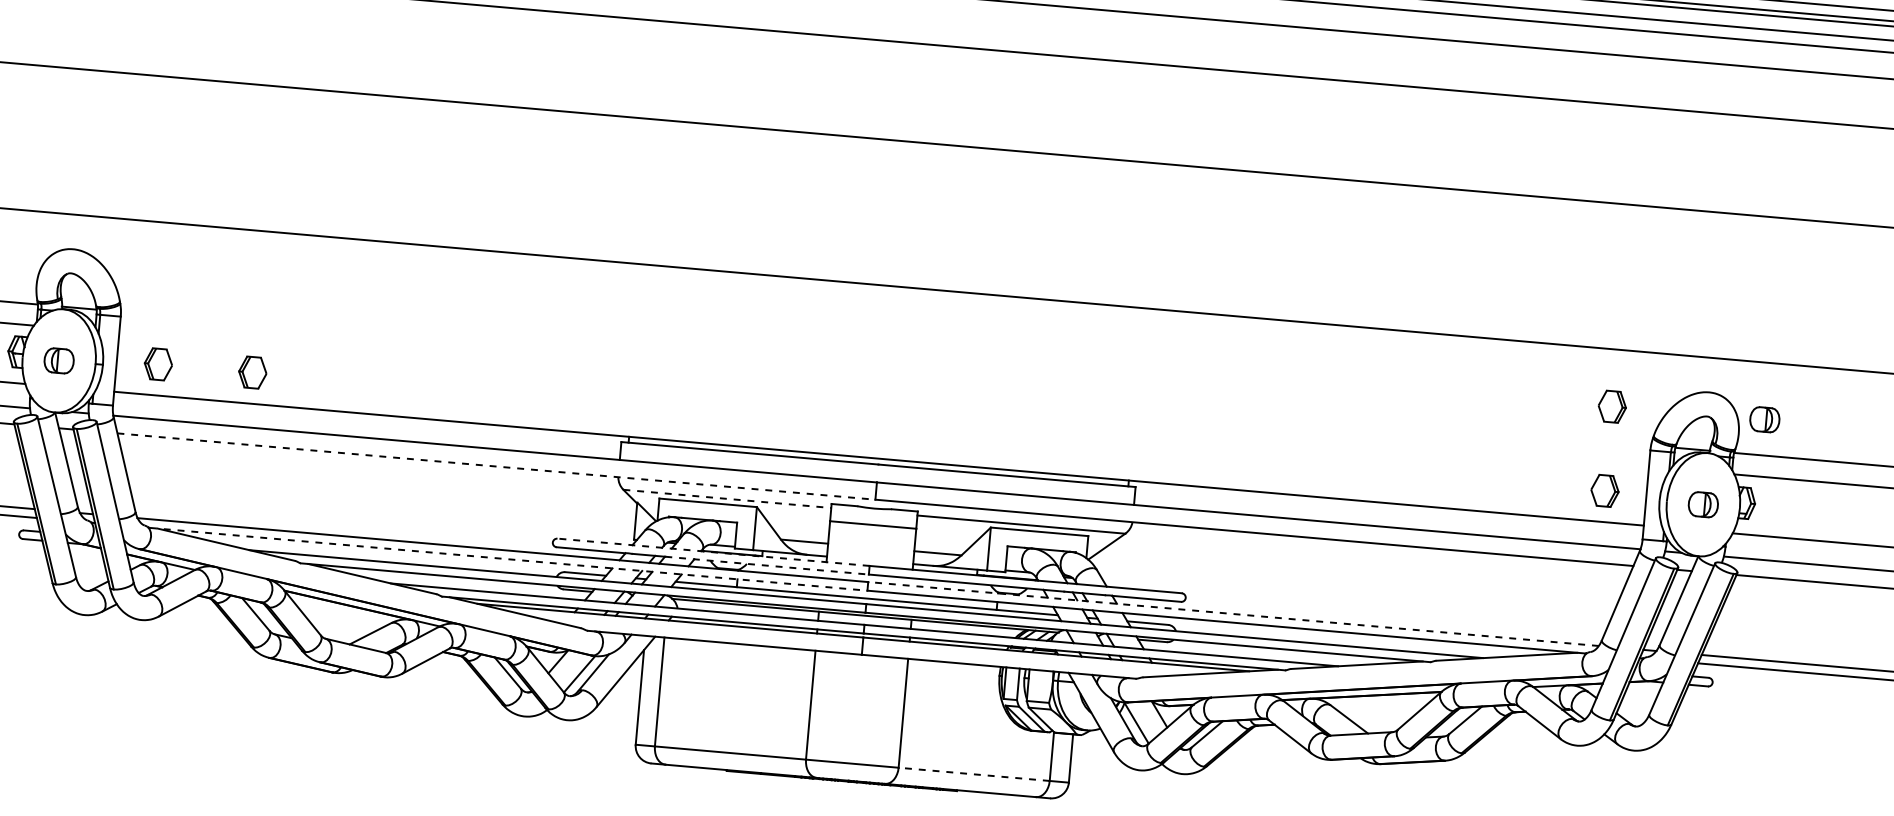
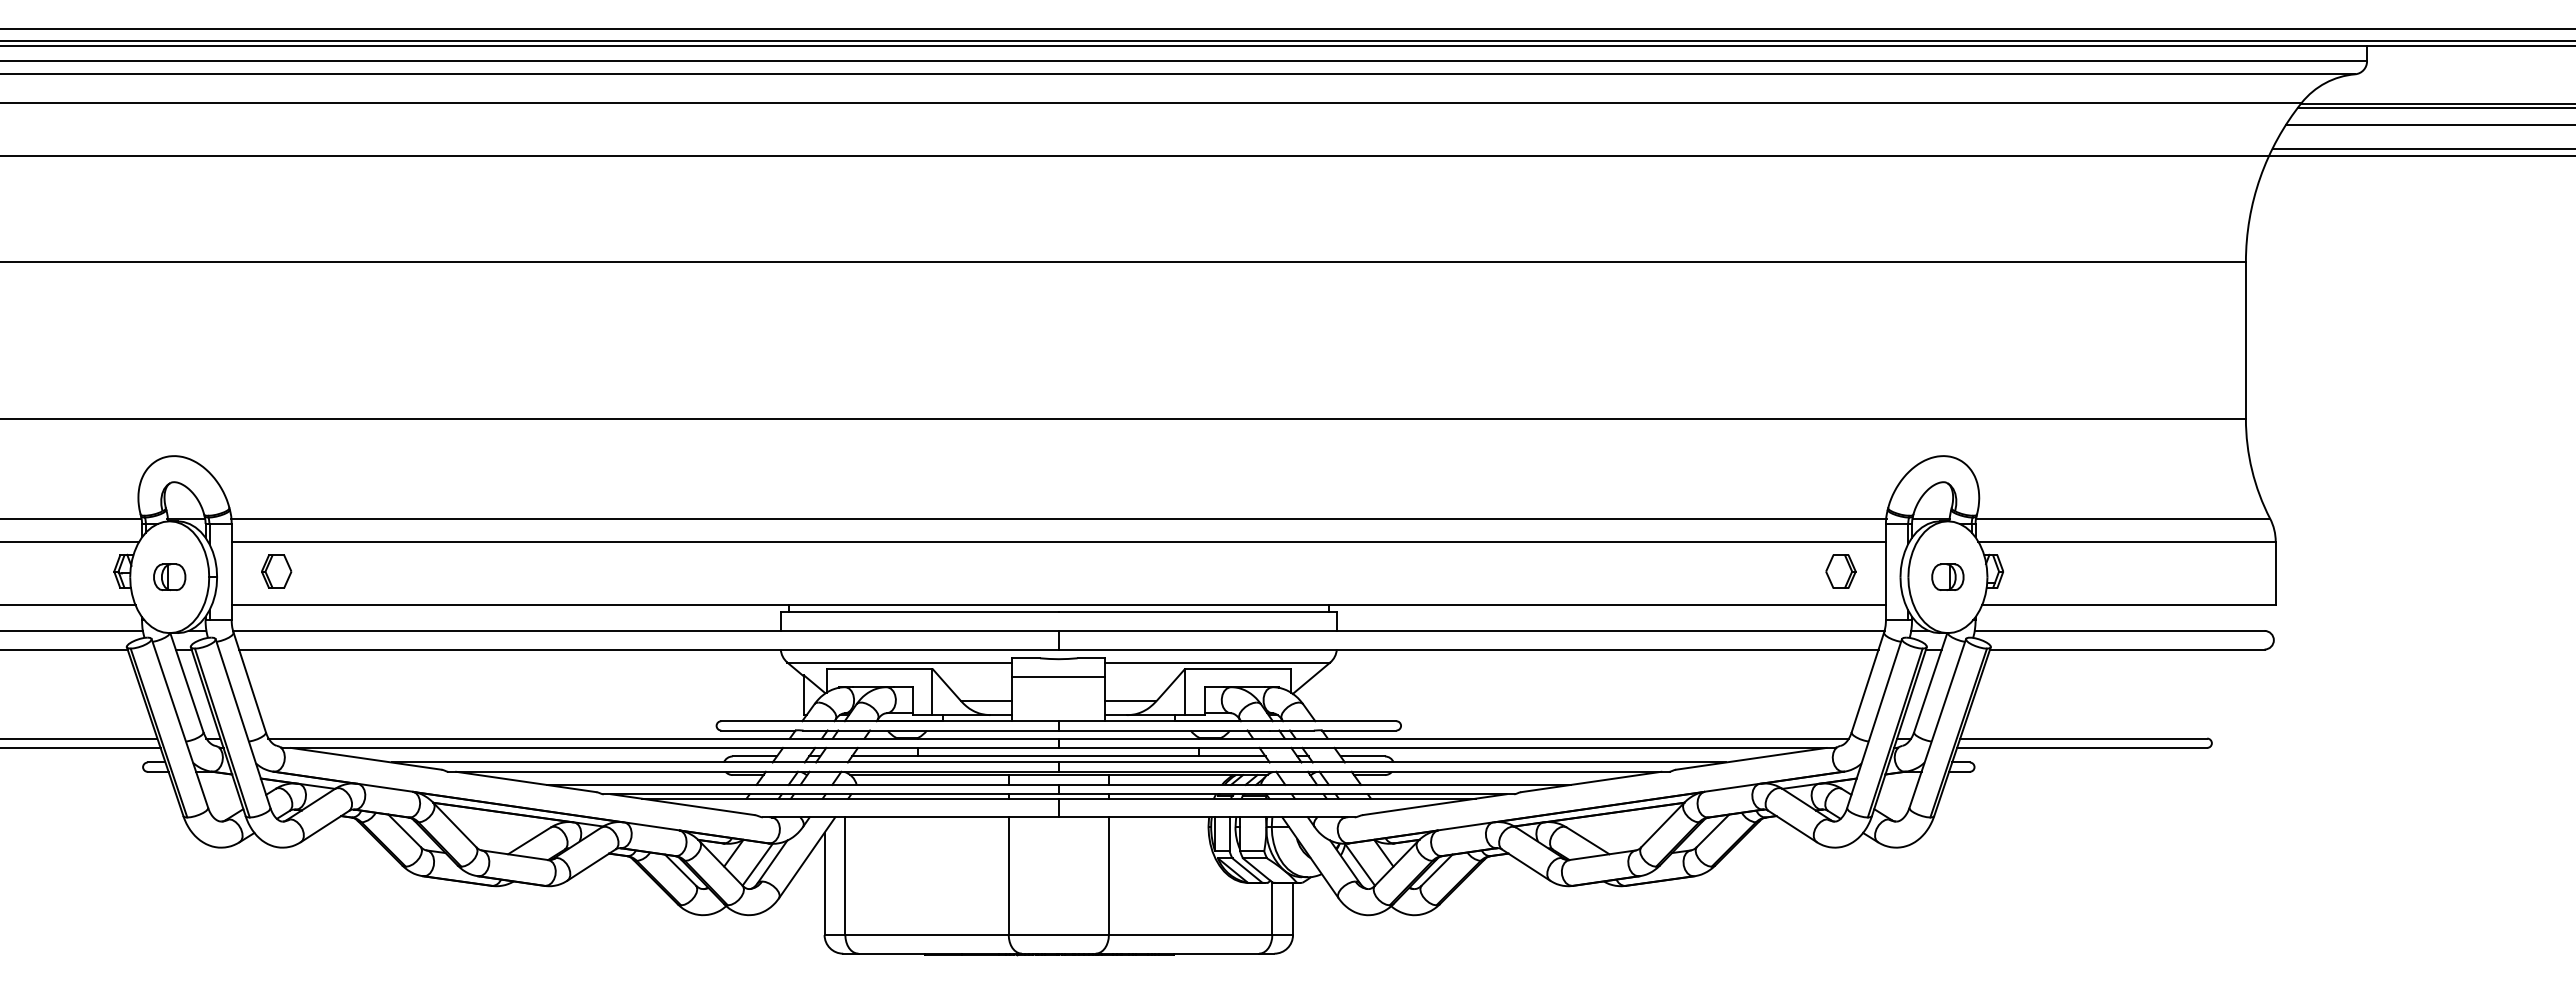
part: (252, 372) -> (378, 571), removed
line: (885, 378) -> (1058, 518), added
line: (883, 399) -> (1058, 541), added
part: (1611, 406) -> (1840, 480), removed
part: (1764, 419) -> (2005, 479), removed
line: (496, 466) -> (648, 649), dashed -> solid
line: (727, 498) -> (900, 662), dashed -> solid
line: (713, 552) -> (890, 721), dashed -> solid
line: (508, 558) -> (670, 747), dashed -> solid
line: (767, 565) -> (949, 730), dashed -> solid
line: (1233, 613) -> (1453, 738), dashed -> solid
line: (974, 774) -> (1190, 935), dashed -> solid

